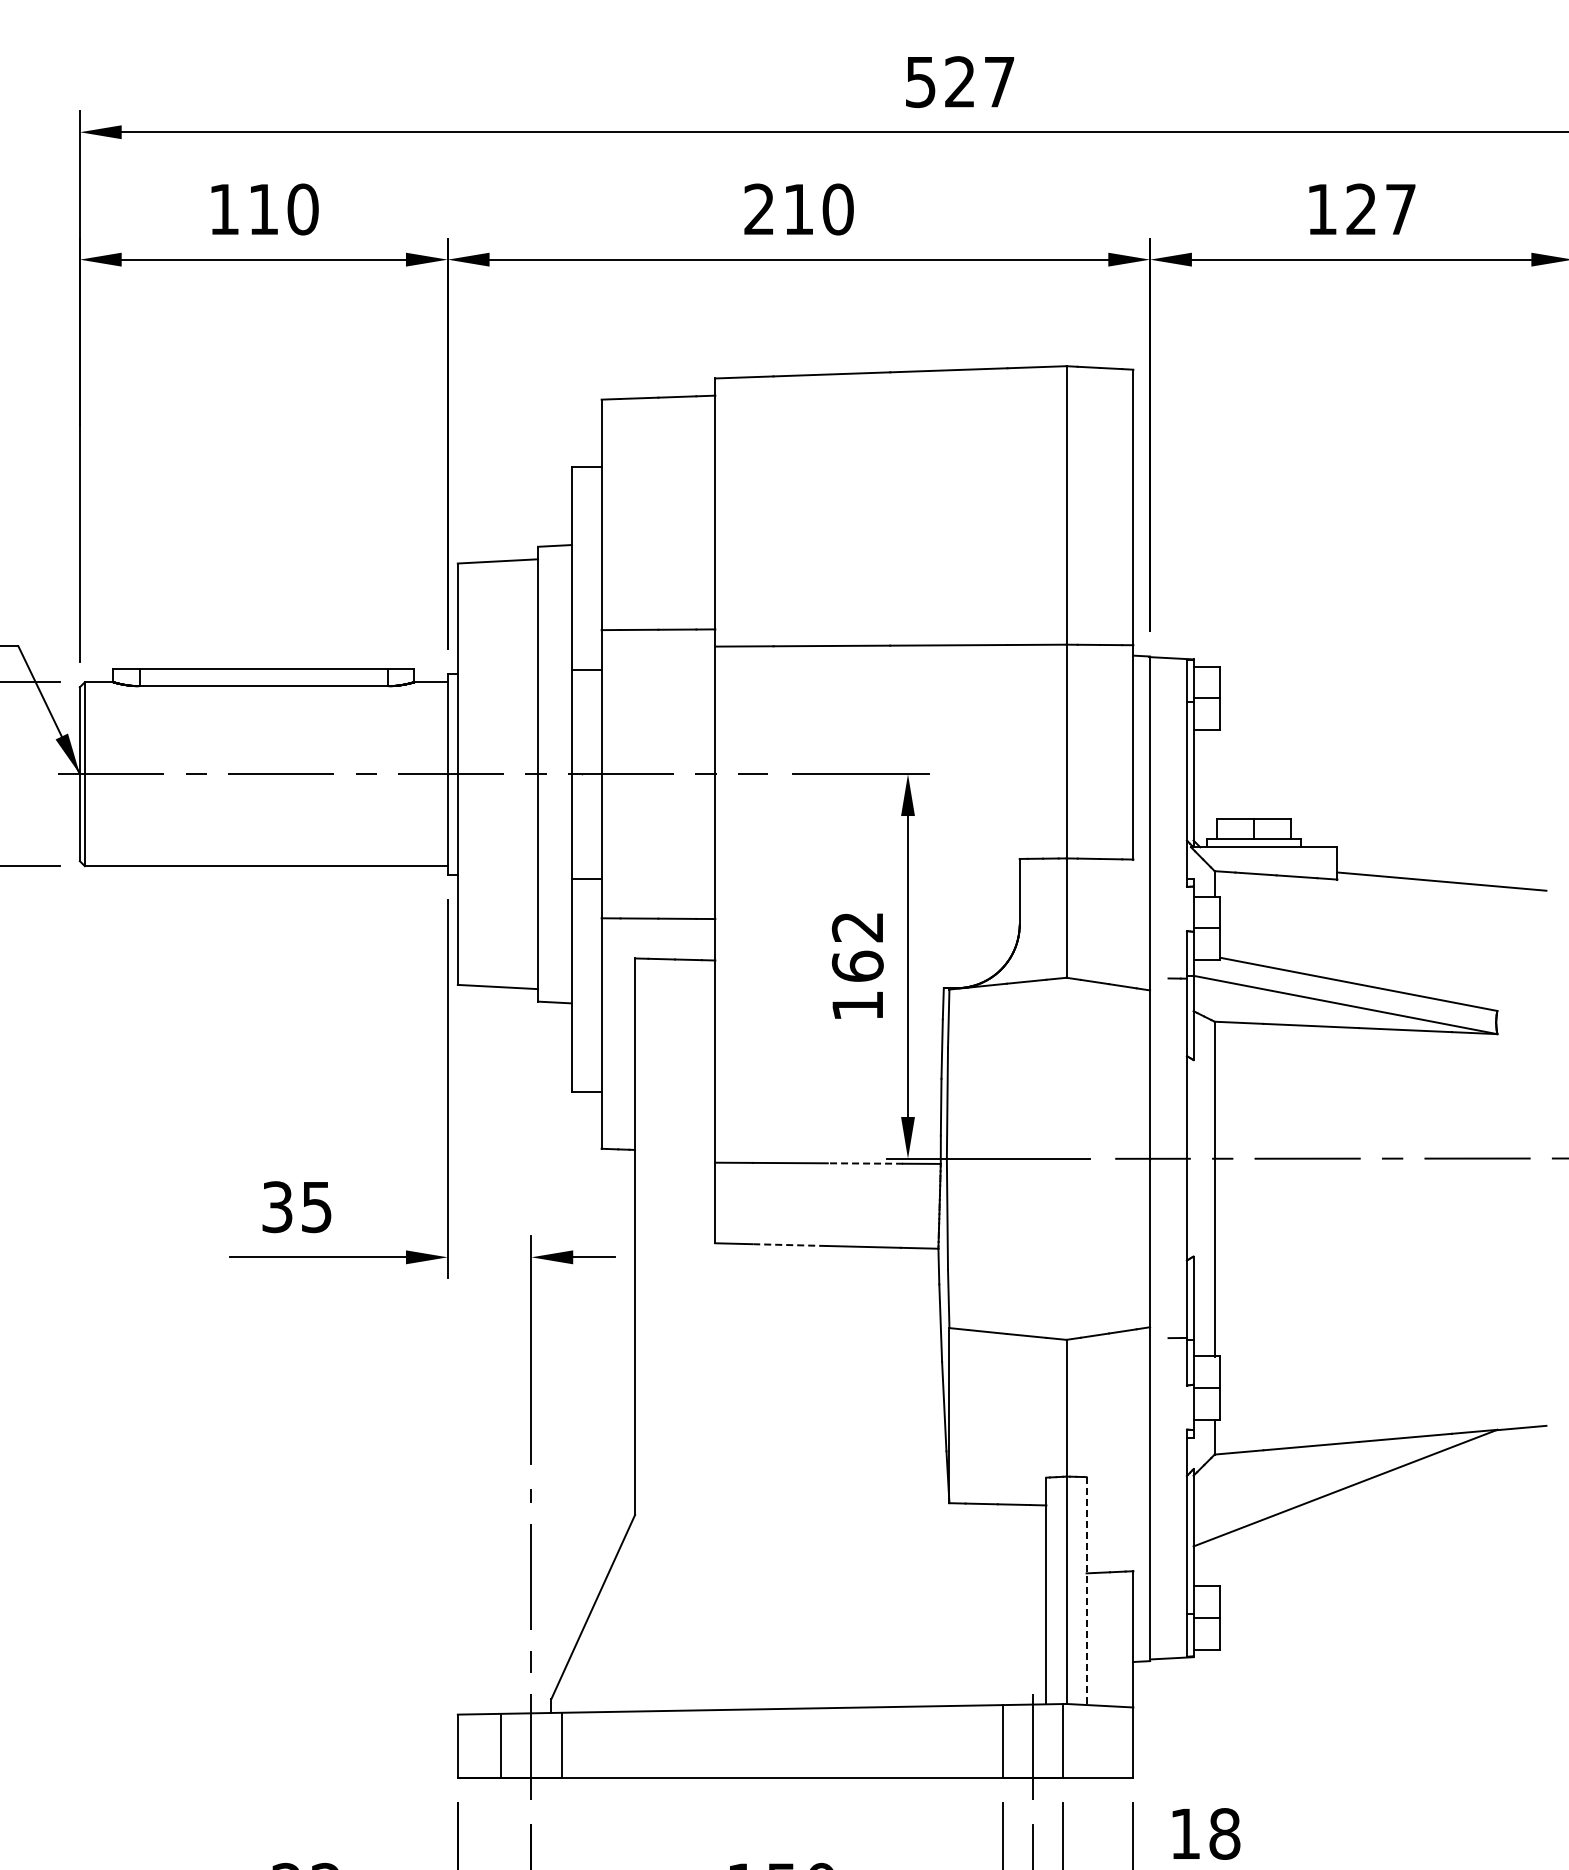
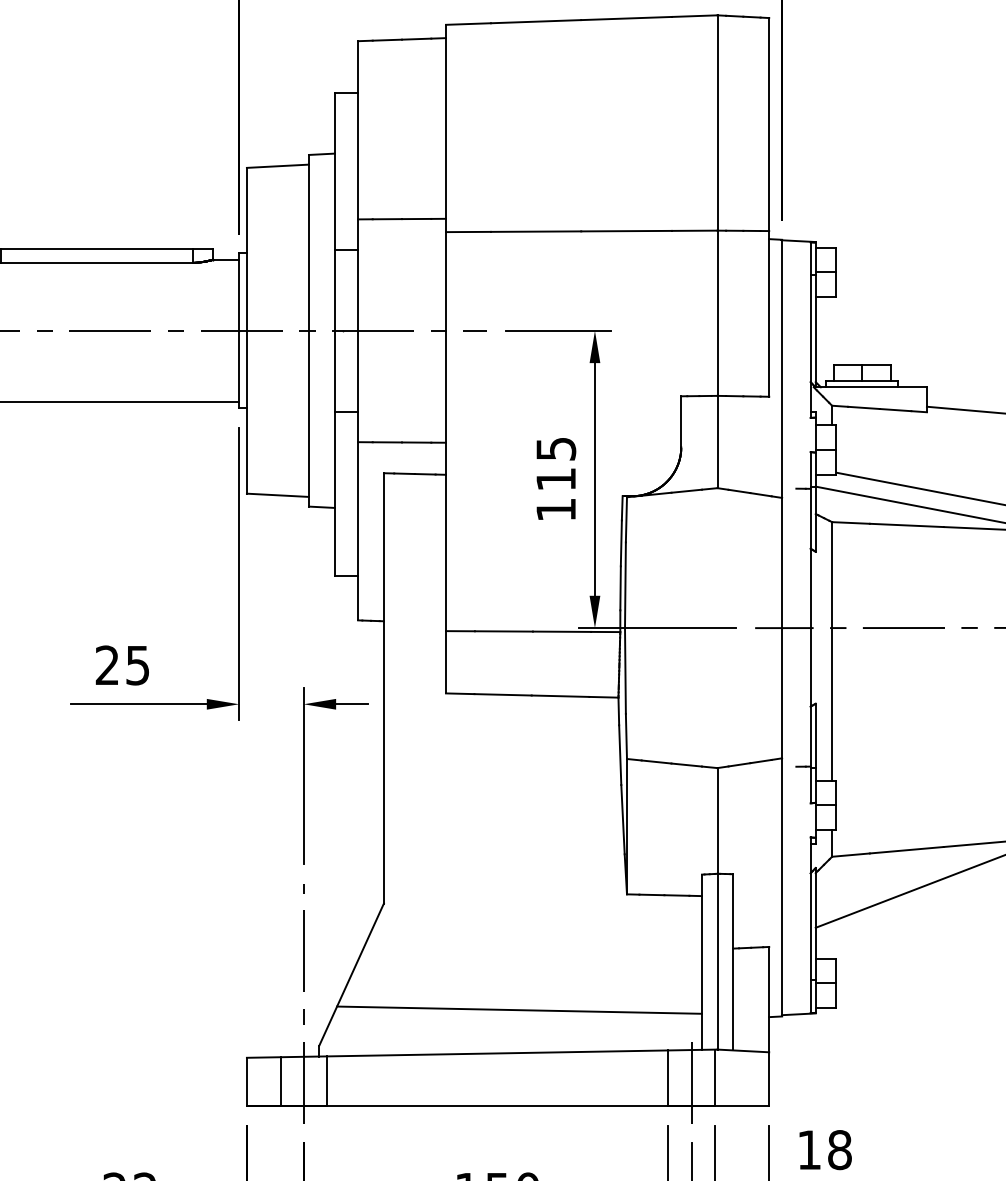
text: (857, 946) -> (555, 463), 162 -> 115
line: (865, 1163) -> (562, 631), dashed -> solid
text: (277, 1207) -> (107, 665), 35 -> 25
line: (788, 1245) -> (502, 695), dashed -> solid
line: (1086, 1591) -> (732, 962), dashed -> solid
line: (810, 1652) -> (519, 1009), added

